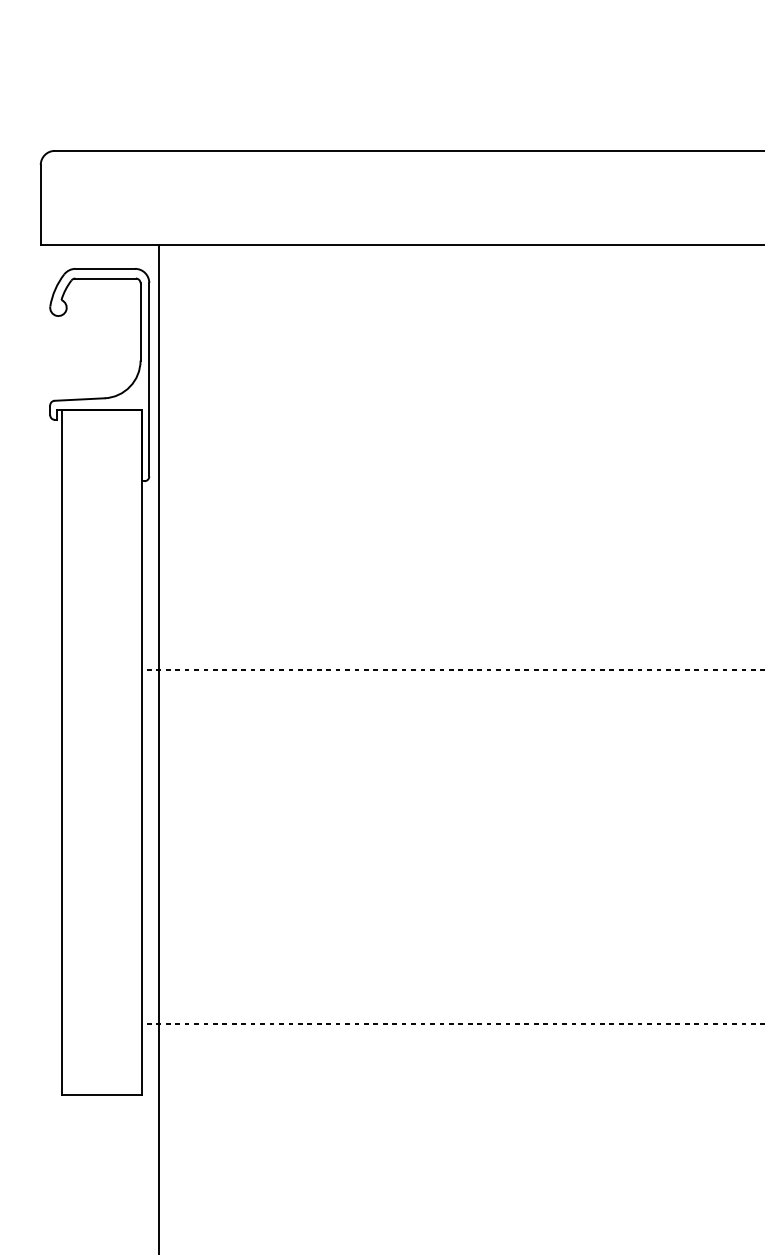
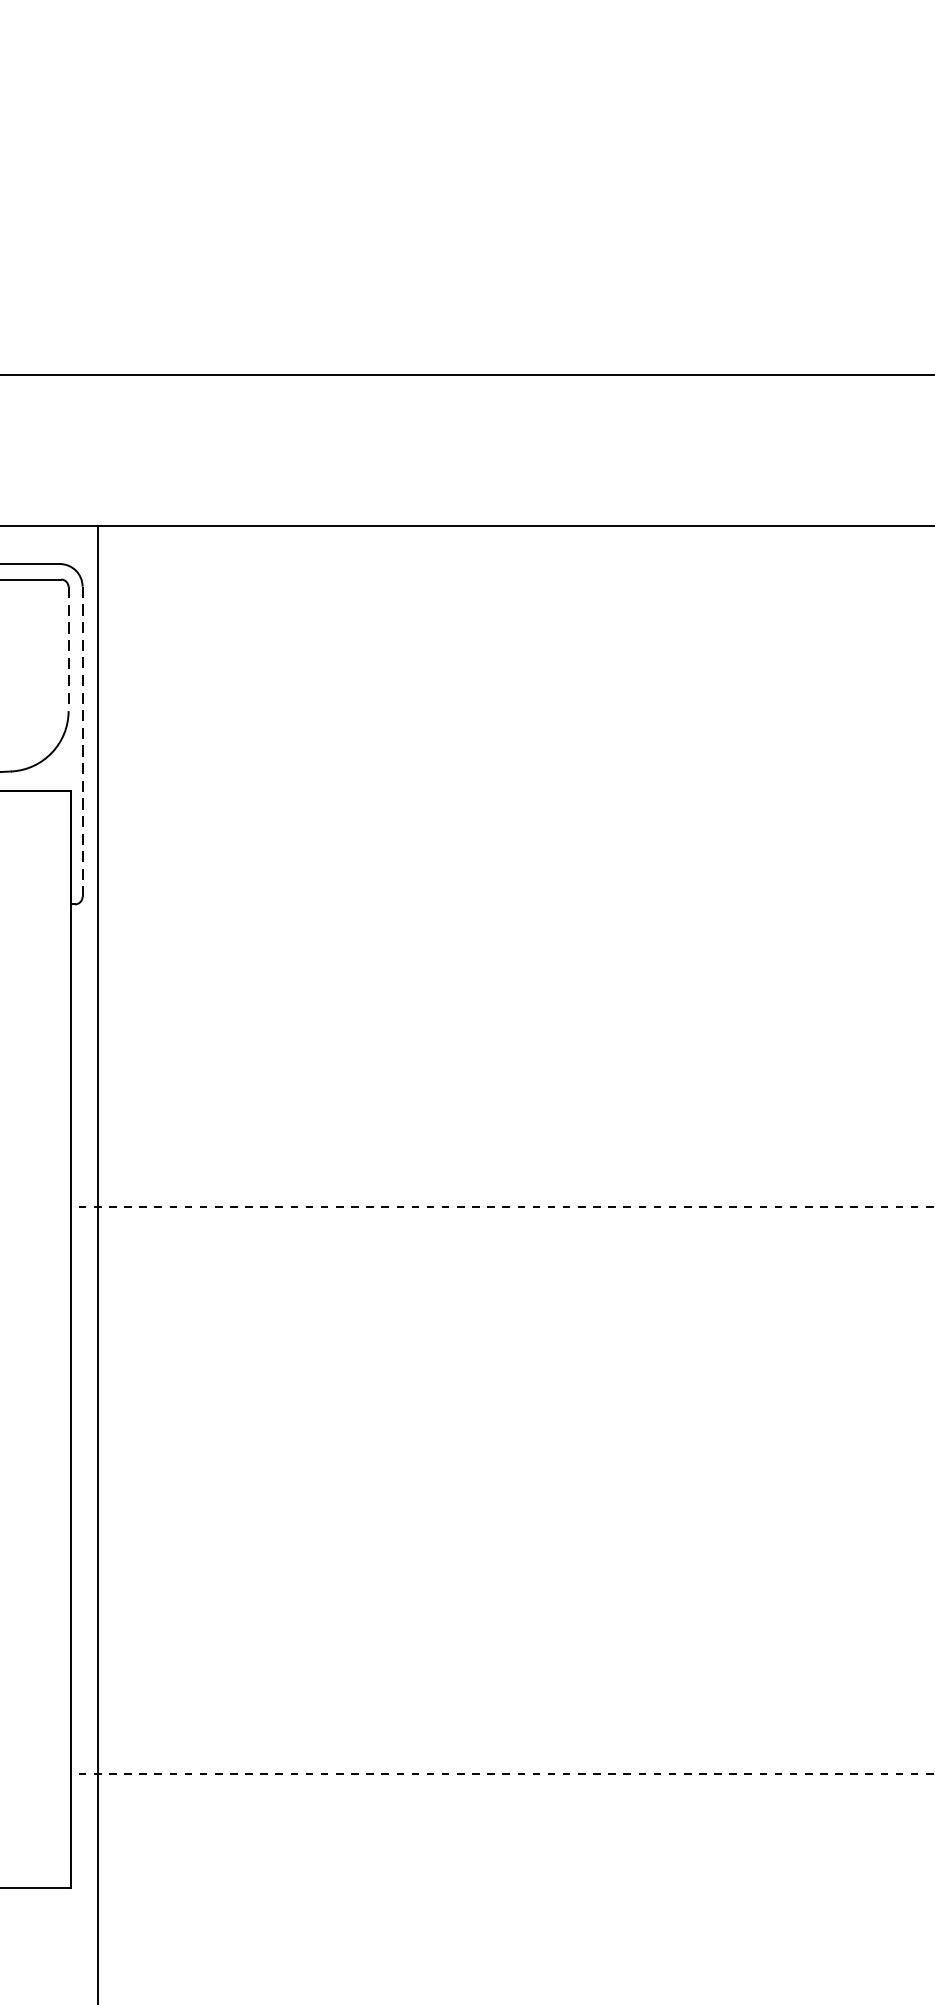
line: (140, 321) -> (68, 648), solid -> dashed
line: (149, 379) -> (82, 741), solid -> dashed

